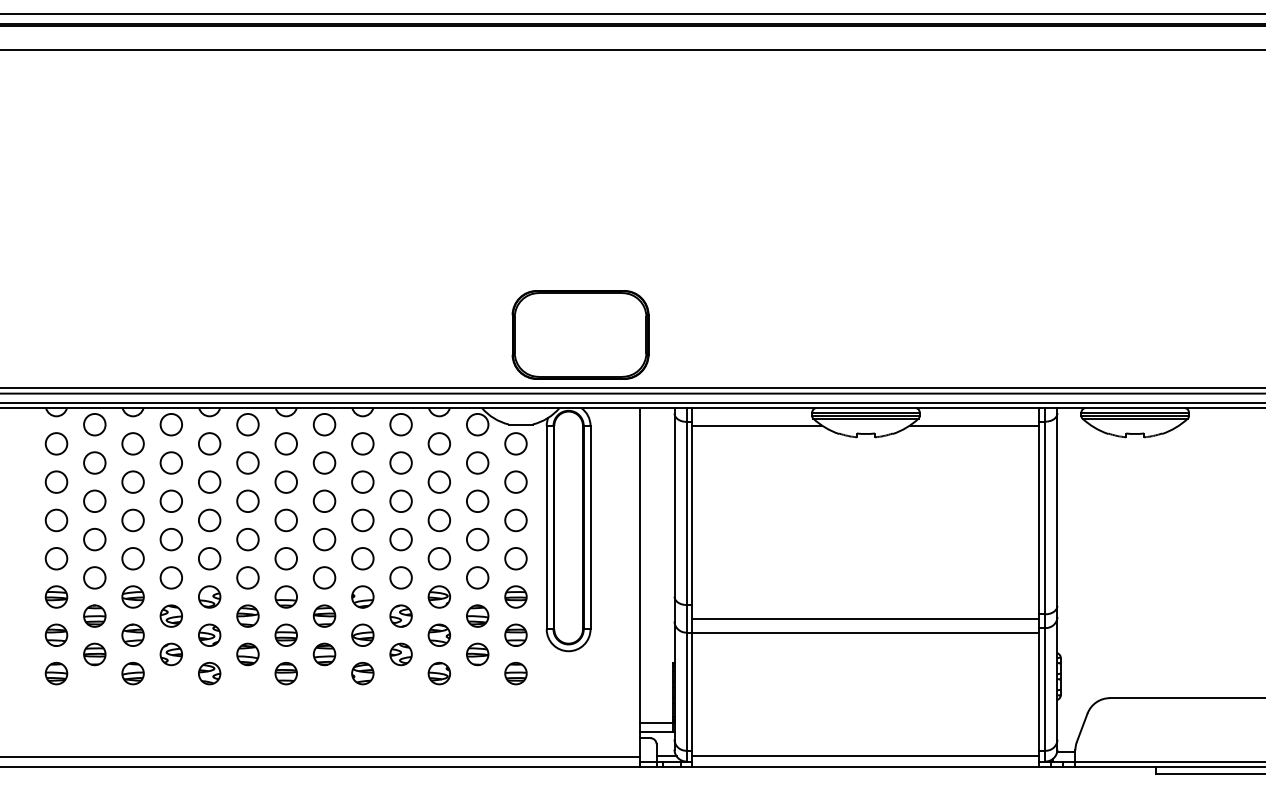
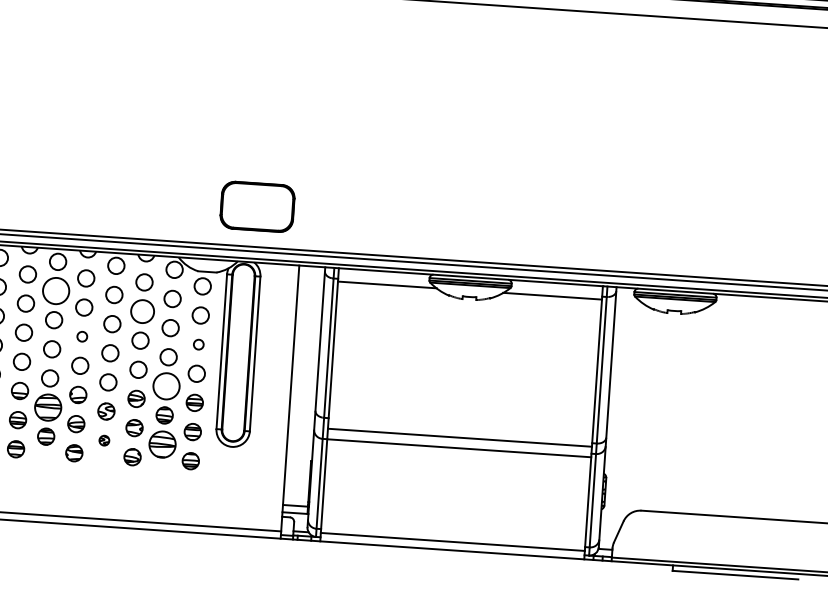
part: (580, 334) -> (257, 206), size x0.7
circle: (324, 462) -> (56, 290), size x1.6
circle: (438, 481) -> (141, 311), size x1.4
circle: (362, 520) -> (82, 336), size x0.6
circle: (515, 520) -> (198, 344), size x0.6
circle: (477, 577) -> (166, 386), size x1.6
part: (324, 615) -> (48, 407), size x1.6
part: (400, 654) -> (103, 440), size x0.6
part: (477, 654) -> (162, 444), size x1.6

